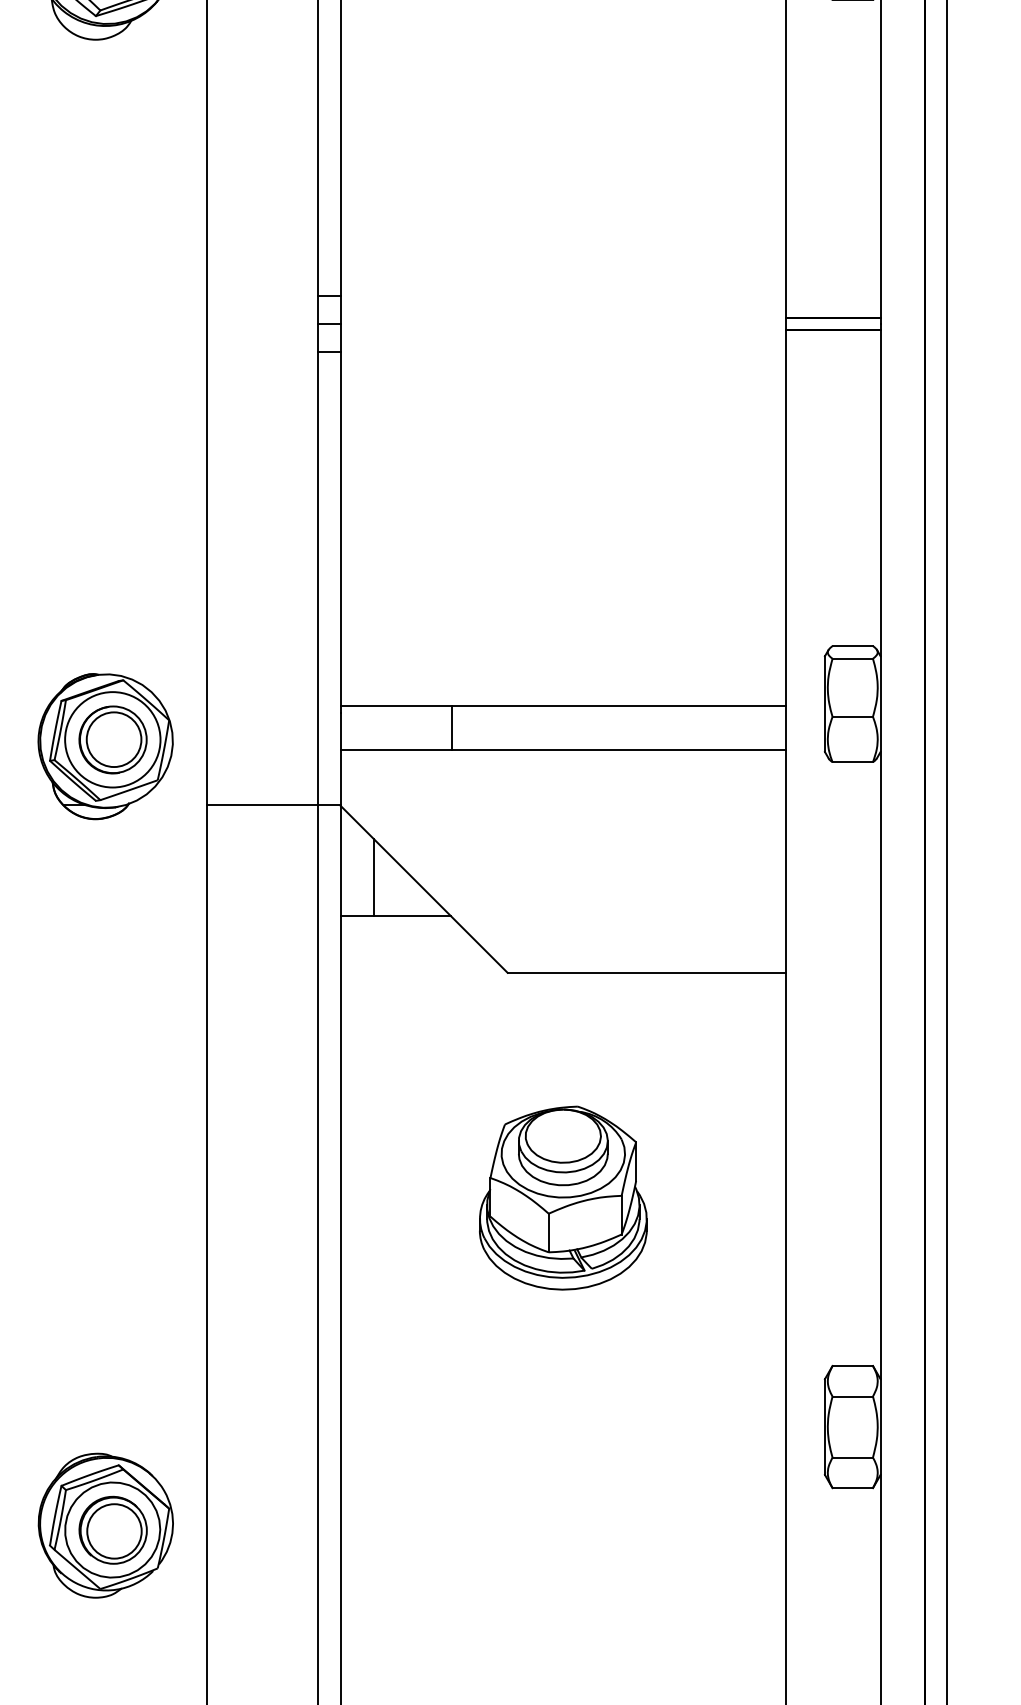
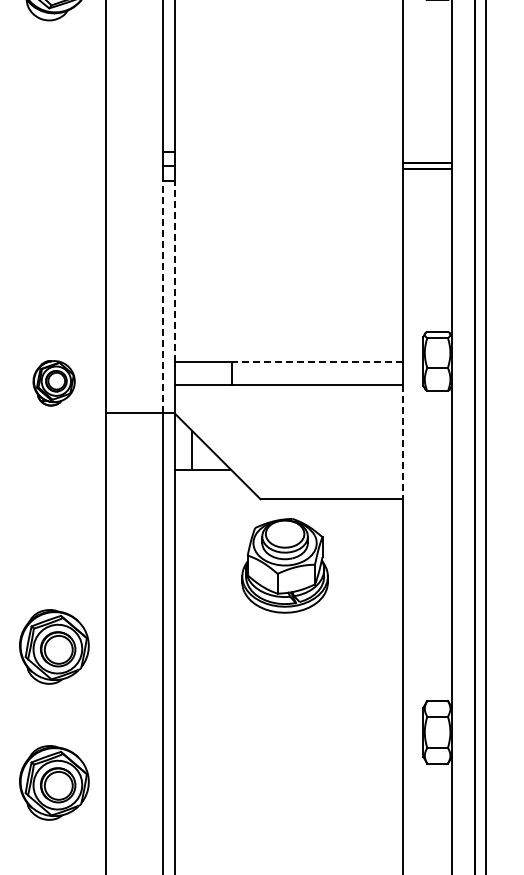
line: (339, 528) -> (174, 271), solid -> dashed
line: (318, 577) -> (163, 296), solid -> dashed
line: (618, 706) -> (317, 362), solid -> dashed
part: (104, 747) -> (53, 383), size x0.6
line: (786, 862) -> (403, 442), solid -> dashed
part: (562, 1197) -> (284, 565), moved
part: (106, 1259) -> (54, 646), added

